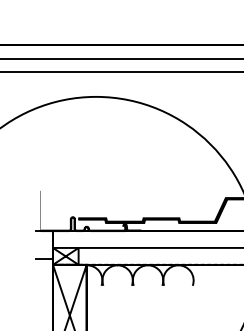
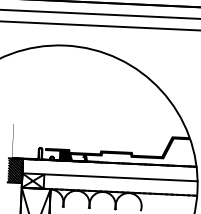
fill: (102, 224) -> (65, 155), added
hatch: (44, 245) -> (15, 170), added

